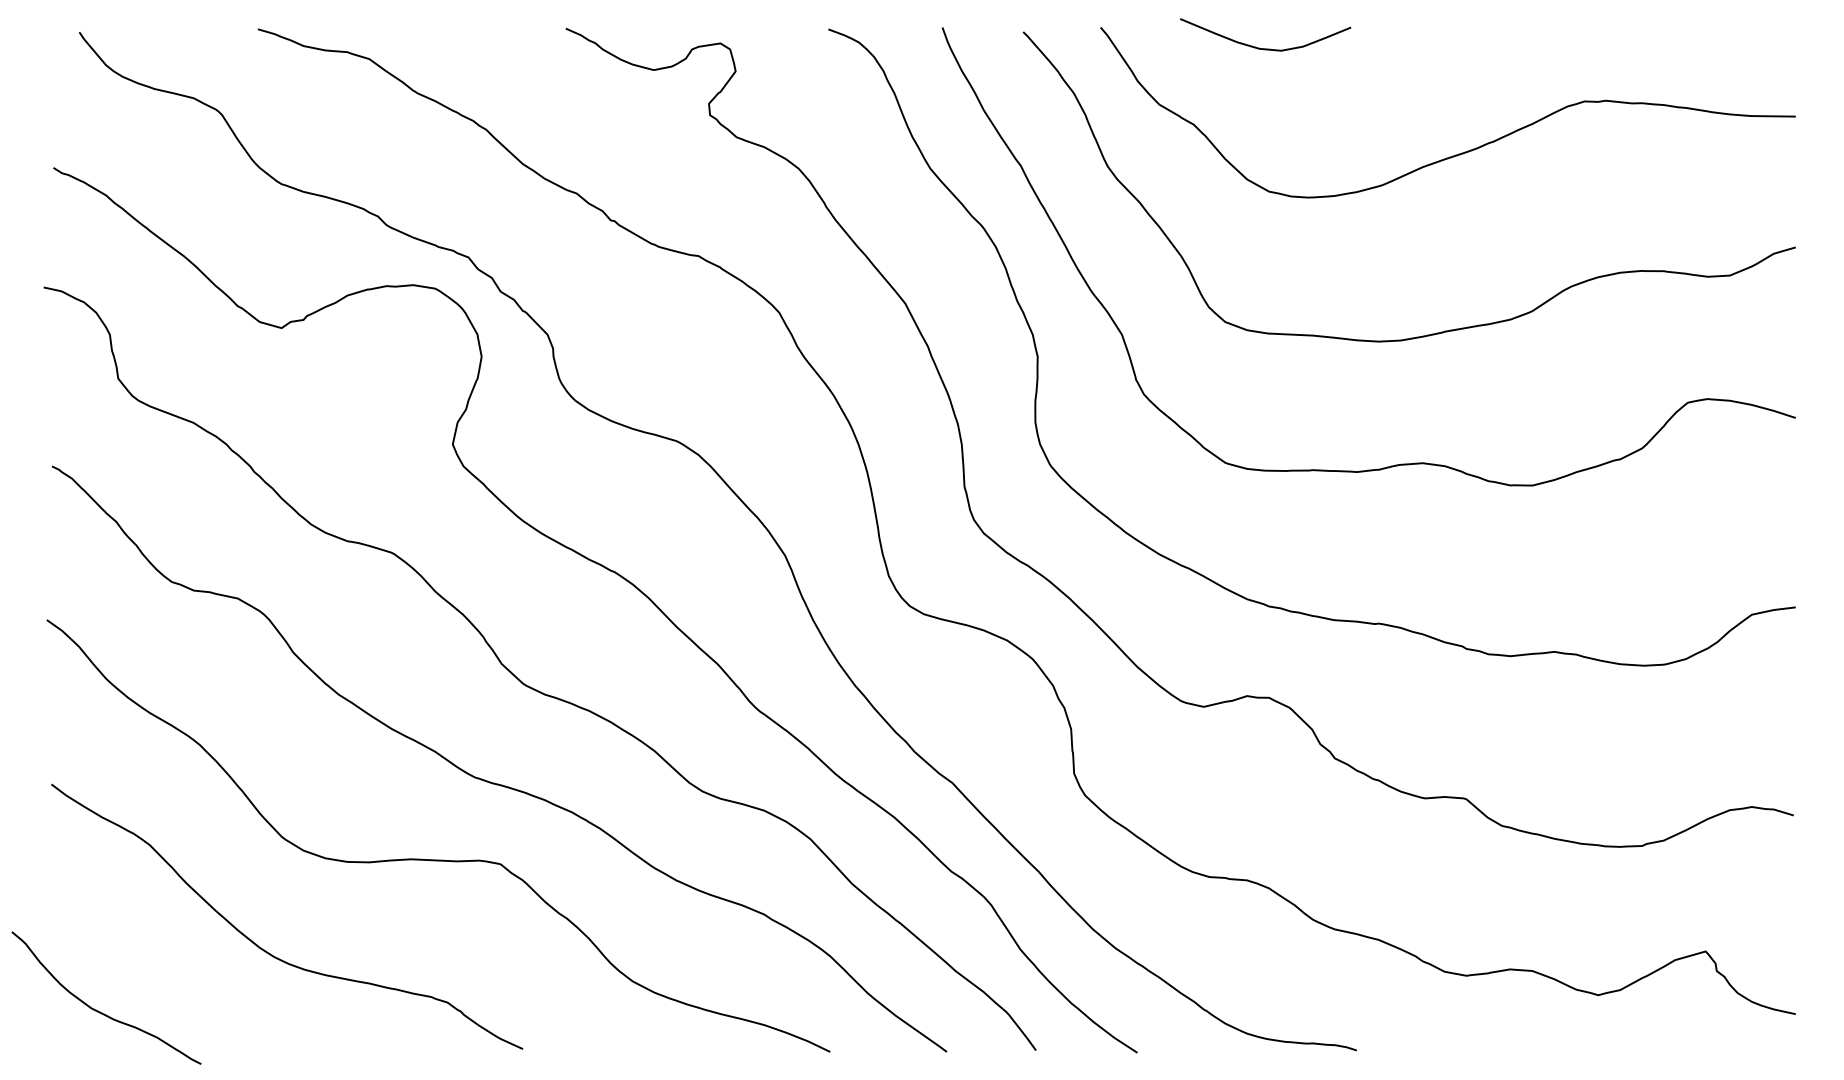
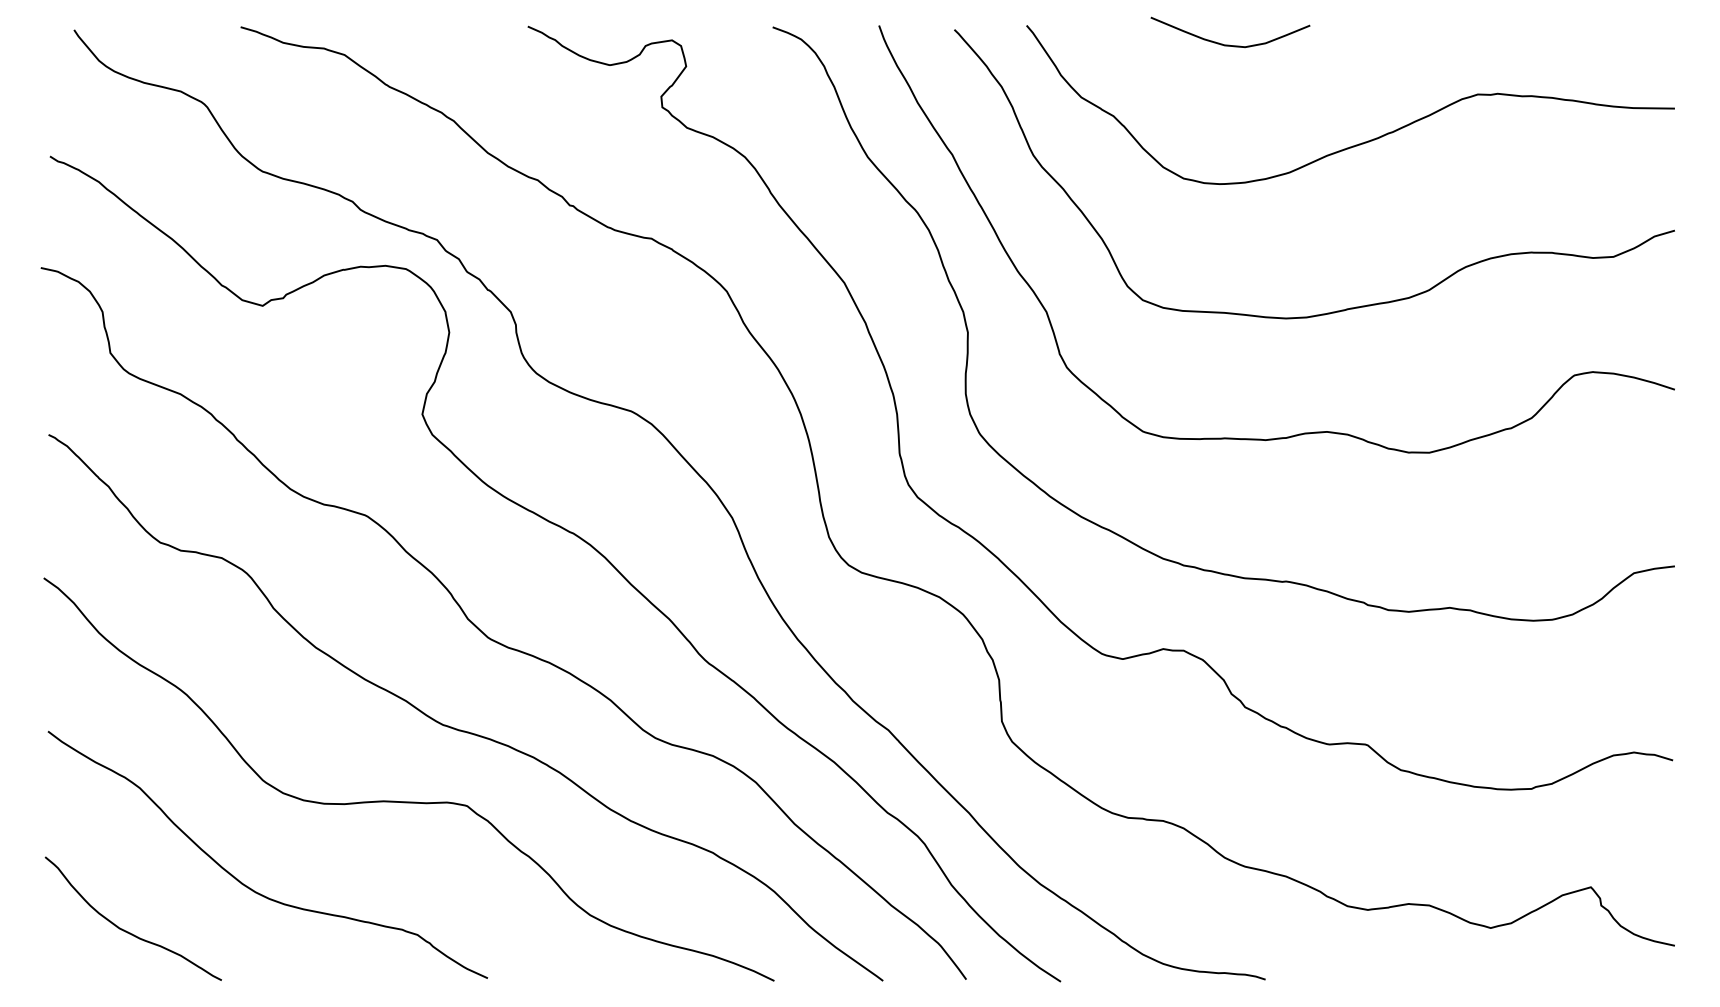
curve: (1264, 47) -> (1229, 44), moved
curve: (99, 1010) -> (126, 930), moved

